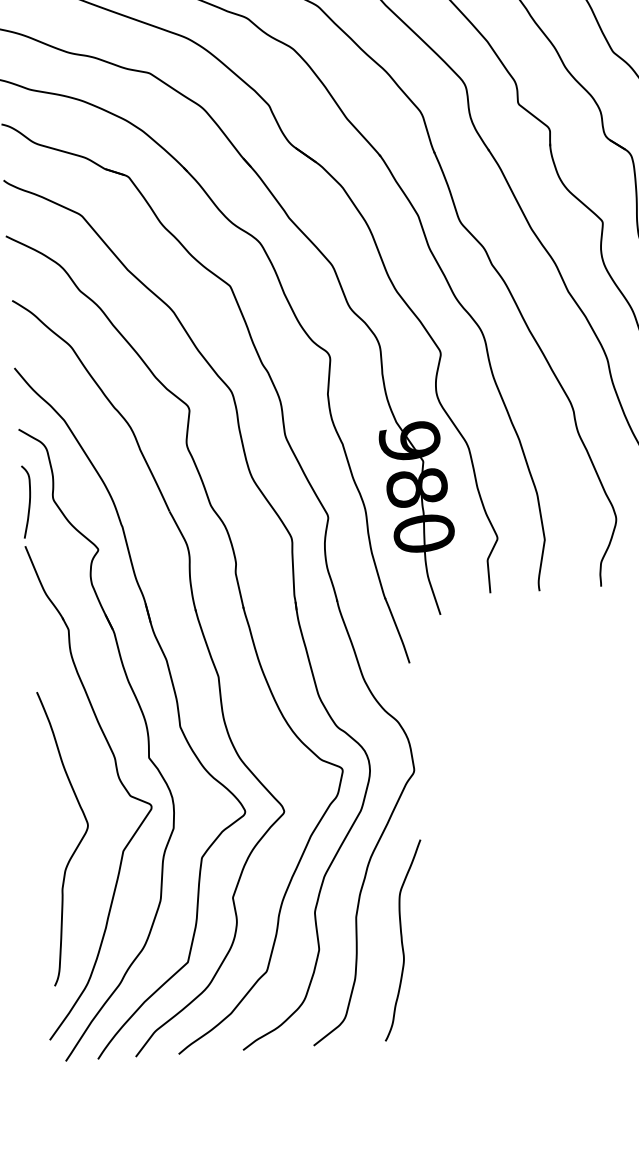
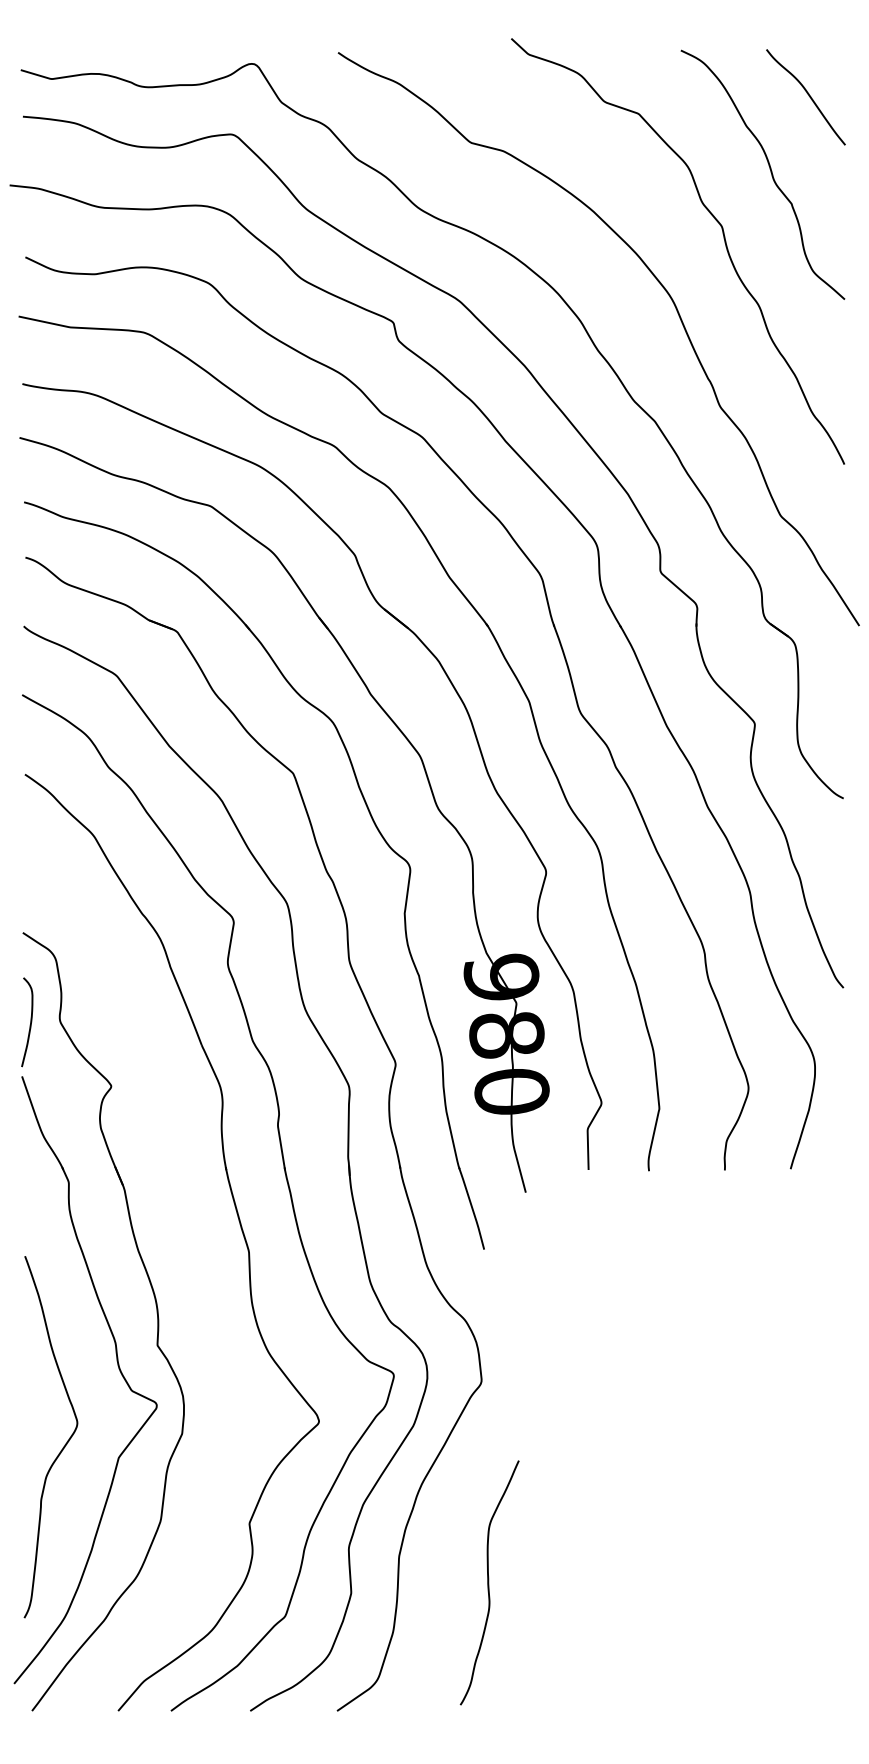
part: (175, 699) -> (194, 1276), removed
curve: (402, 940) -> (489, 1582), moved

